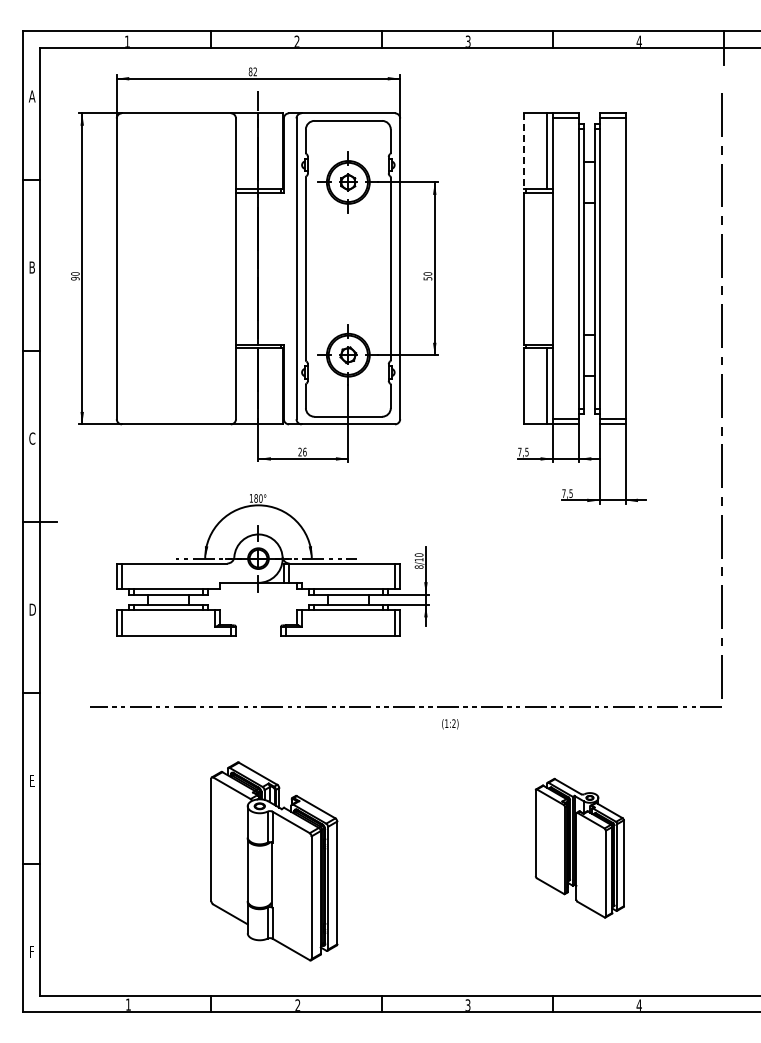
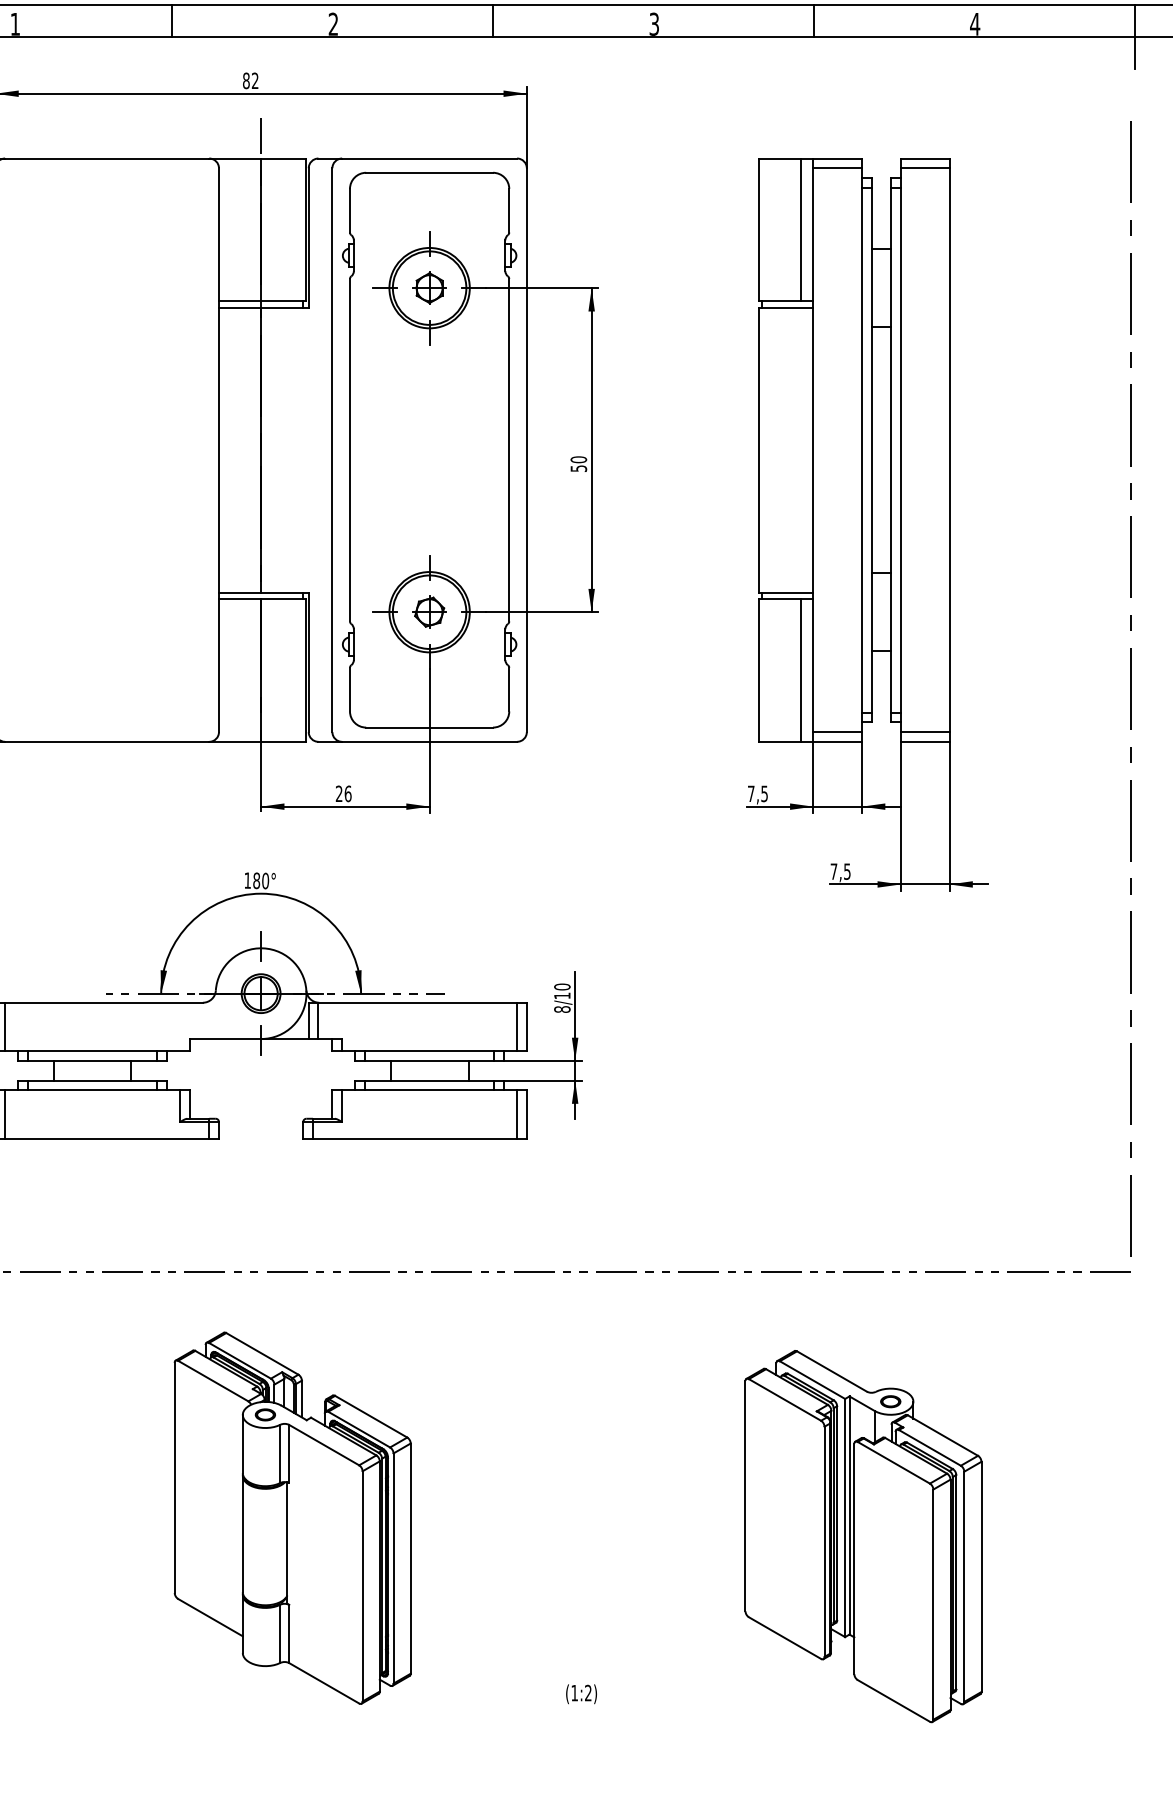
line: (523, 151) -> (758, 230), dashed -> solid
text: (450, 724) -> (581, 1694), moved
part: (579, 848) -> (863, 1537), size x1.43
part: (274, 861) -> (293, 1518), moved

